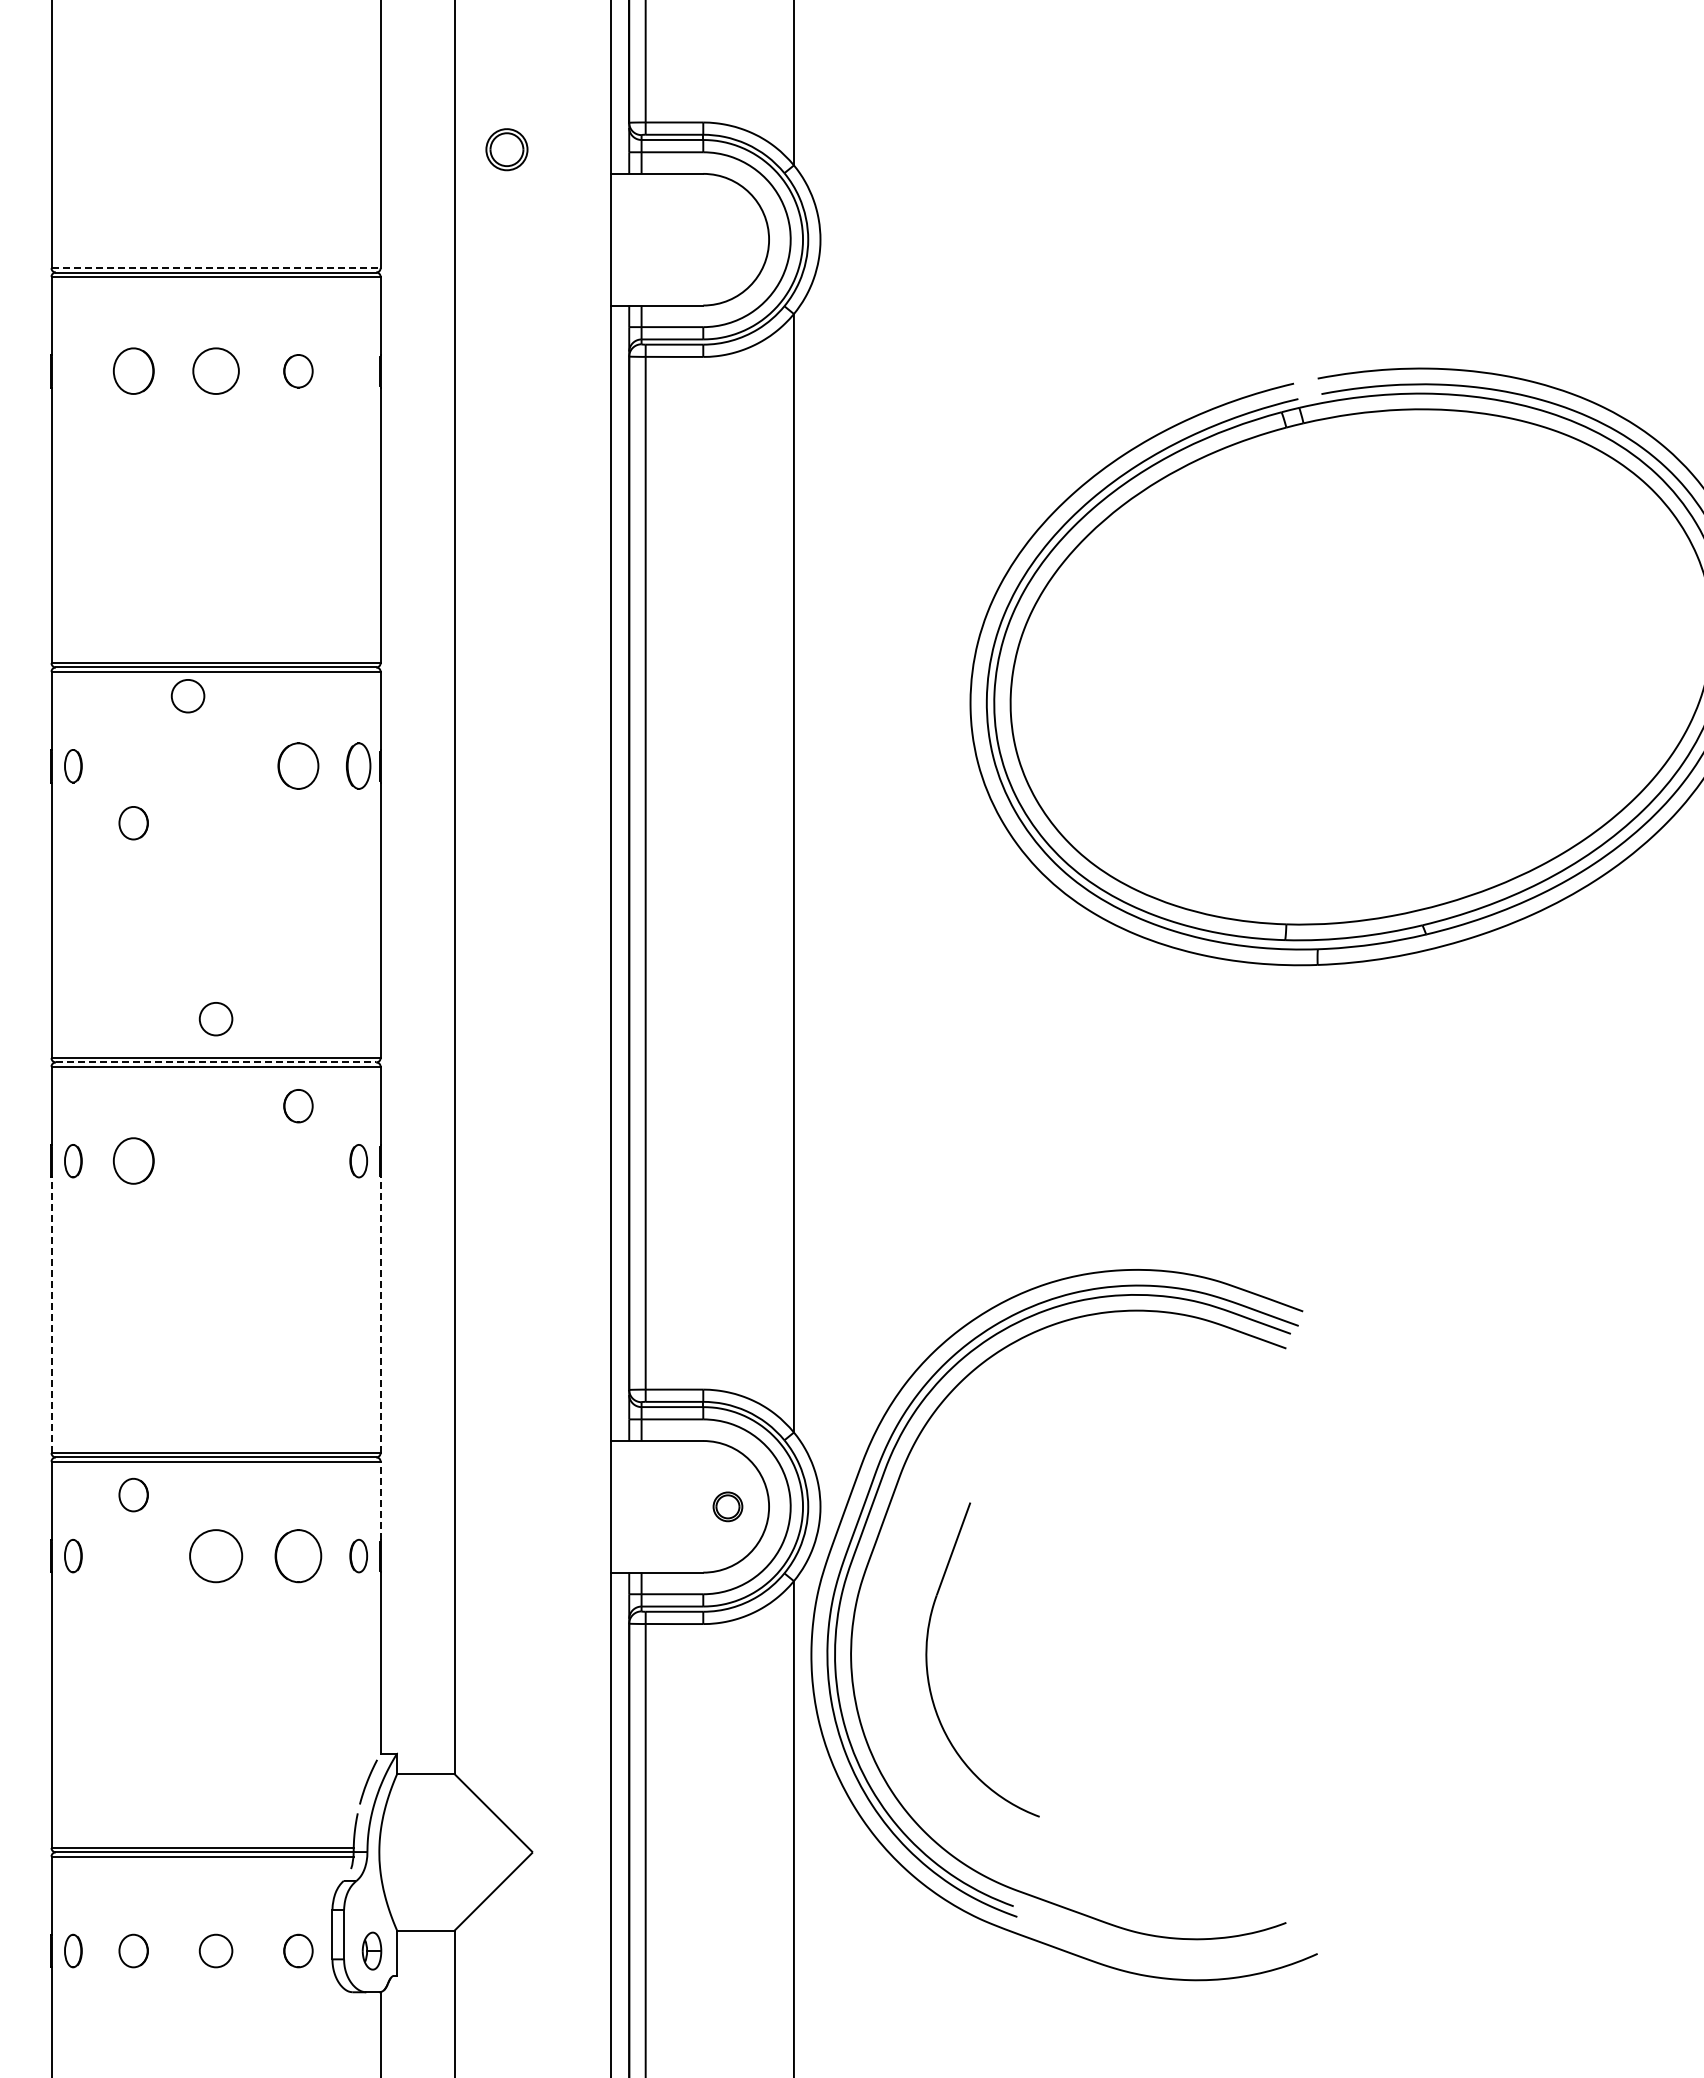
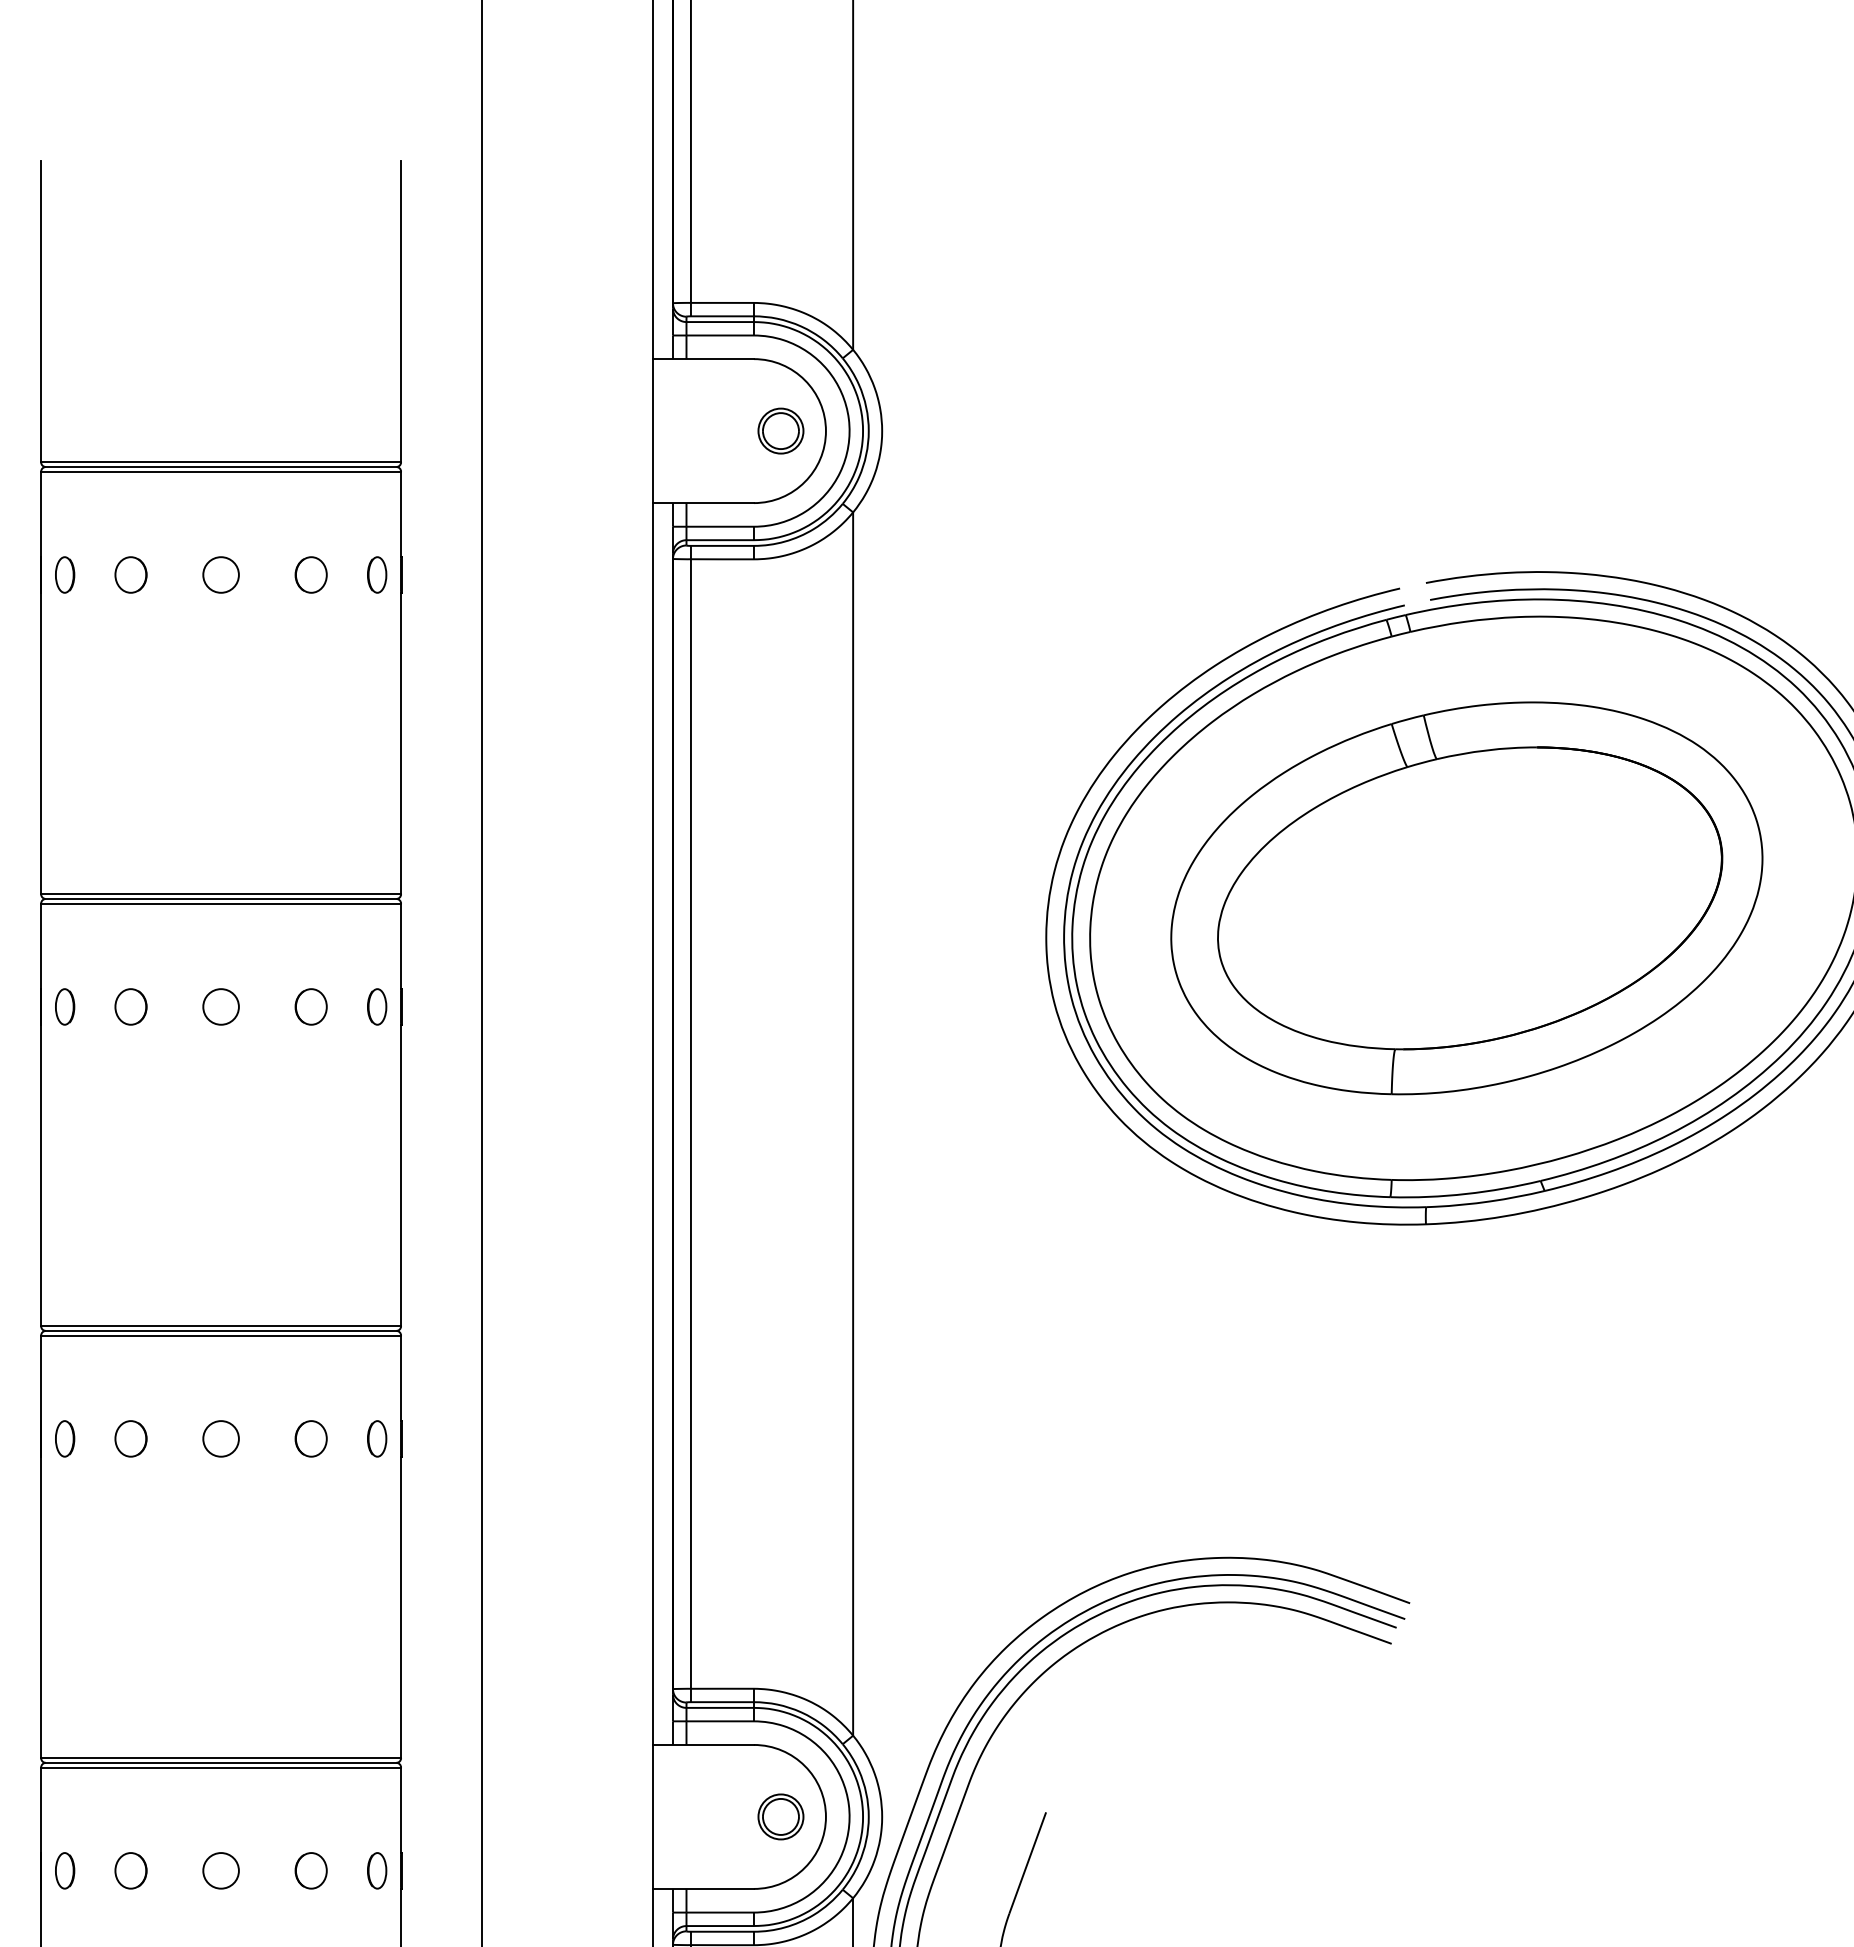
part: (506, 149) -> (780, 430), moved
line: (216, 268) -> (221, 462), dashed -> solid
part: (73, 371) -> (65, 575), added
part: (133, 371) -> (130, 575), size x0.71
circle: (215, 371) -> (220, 575), size x0.71
part: (358, 371) -> (376, 575), added
part: (1354, 666) -> (1466, 897), added
circle: (187, 696) -> (220, 1007), moved
part: (298, 766) -> (311, 1007), size x0.71
part: (358, 766) -> (376, 1007), size x0.71
part: (133, 823) -> (130, 1007), moved
circle: (215, 1019) -> (220, 1439), moved
line: (216, 1062) -> (221, 1330), dashed -> solid
part: (298, 1106) -> (311, 1439), moved
part: (133, 1161) -> (130, 1439), size x0.71
line: (51, 1315) -> (41, 1607), dashed -> solid
line: (380, 1315) -> (400, 1607), dashed -> solid
part: (133, 1494) -> (130, 1870), moved
line: (380, 1500) -> (400, 1810), dashed -> solid
part: (727, 1506) -> (780, 1816), size x1.43
circle: (215, 1555) -> (220, 1870), size x0.62
part: (298, 1555) -> (311, 1870), size x0.62

